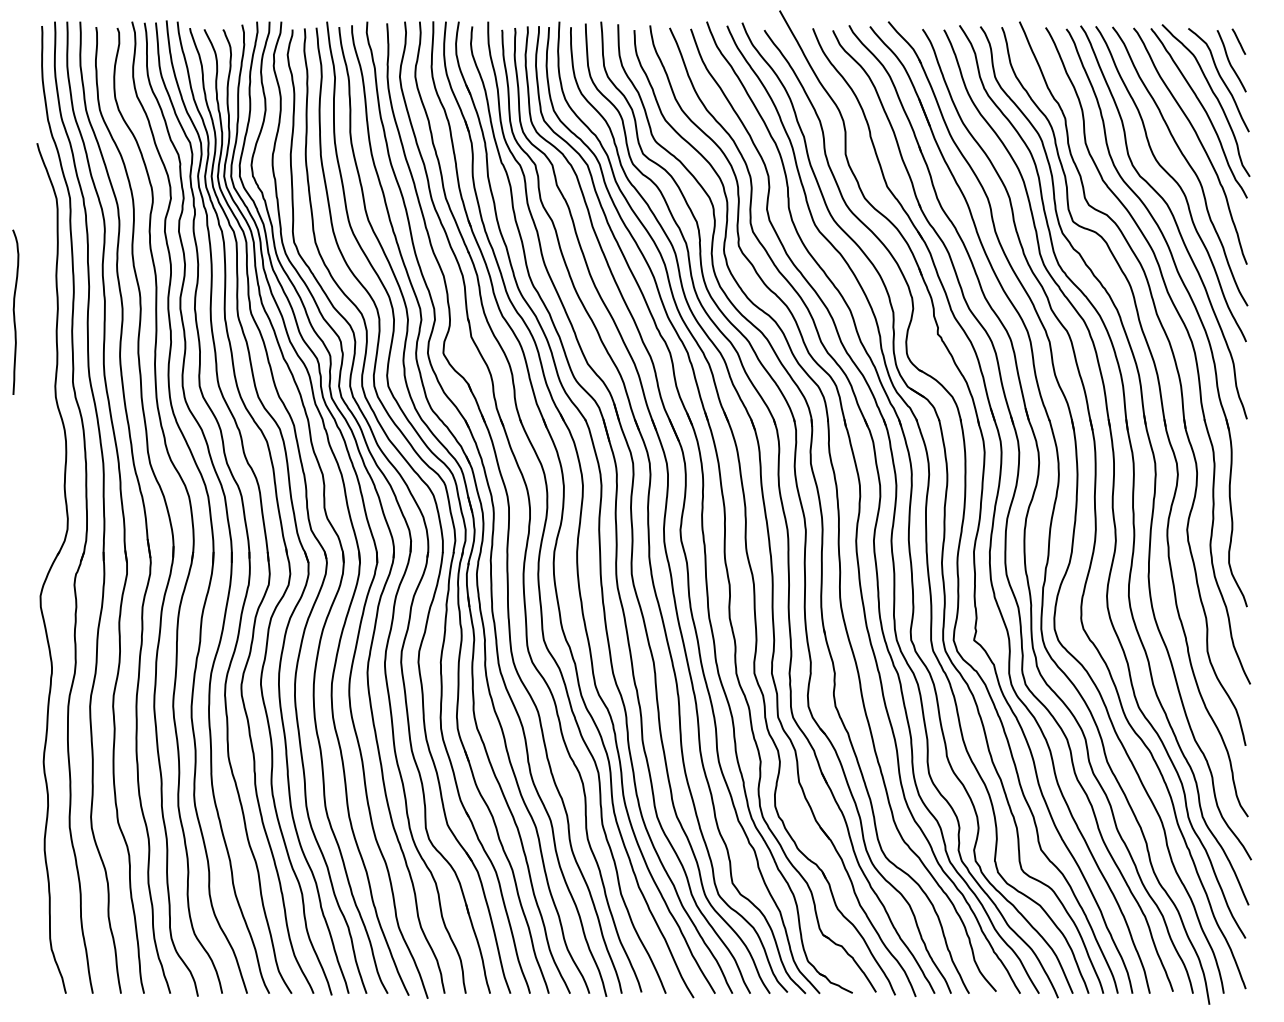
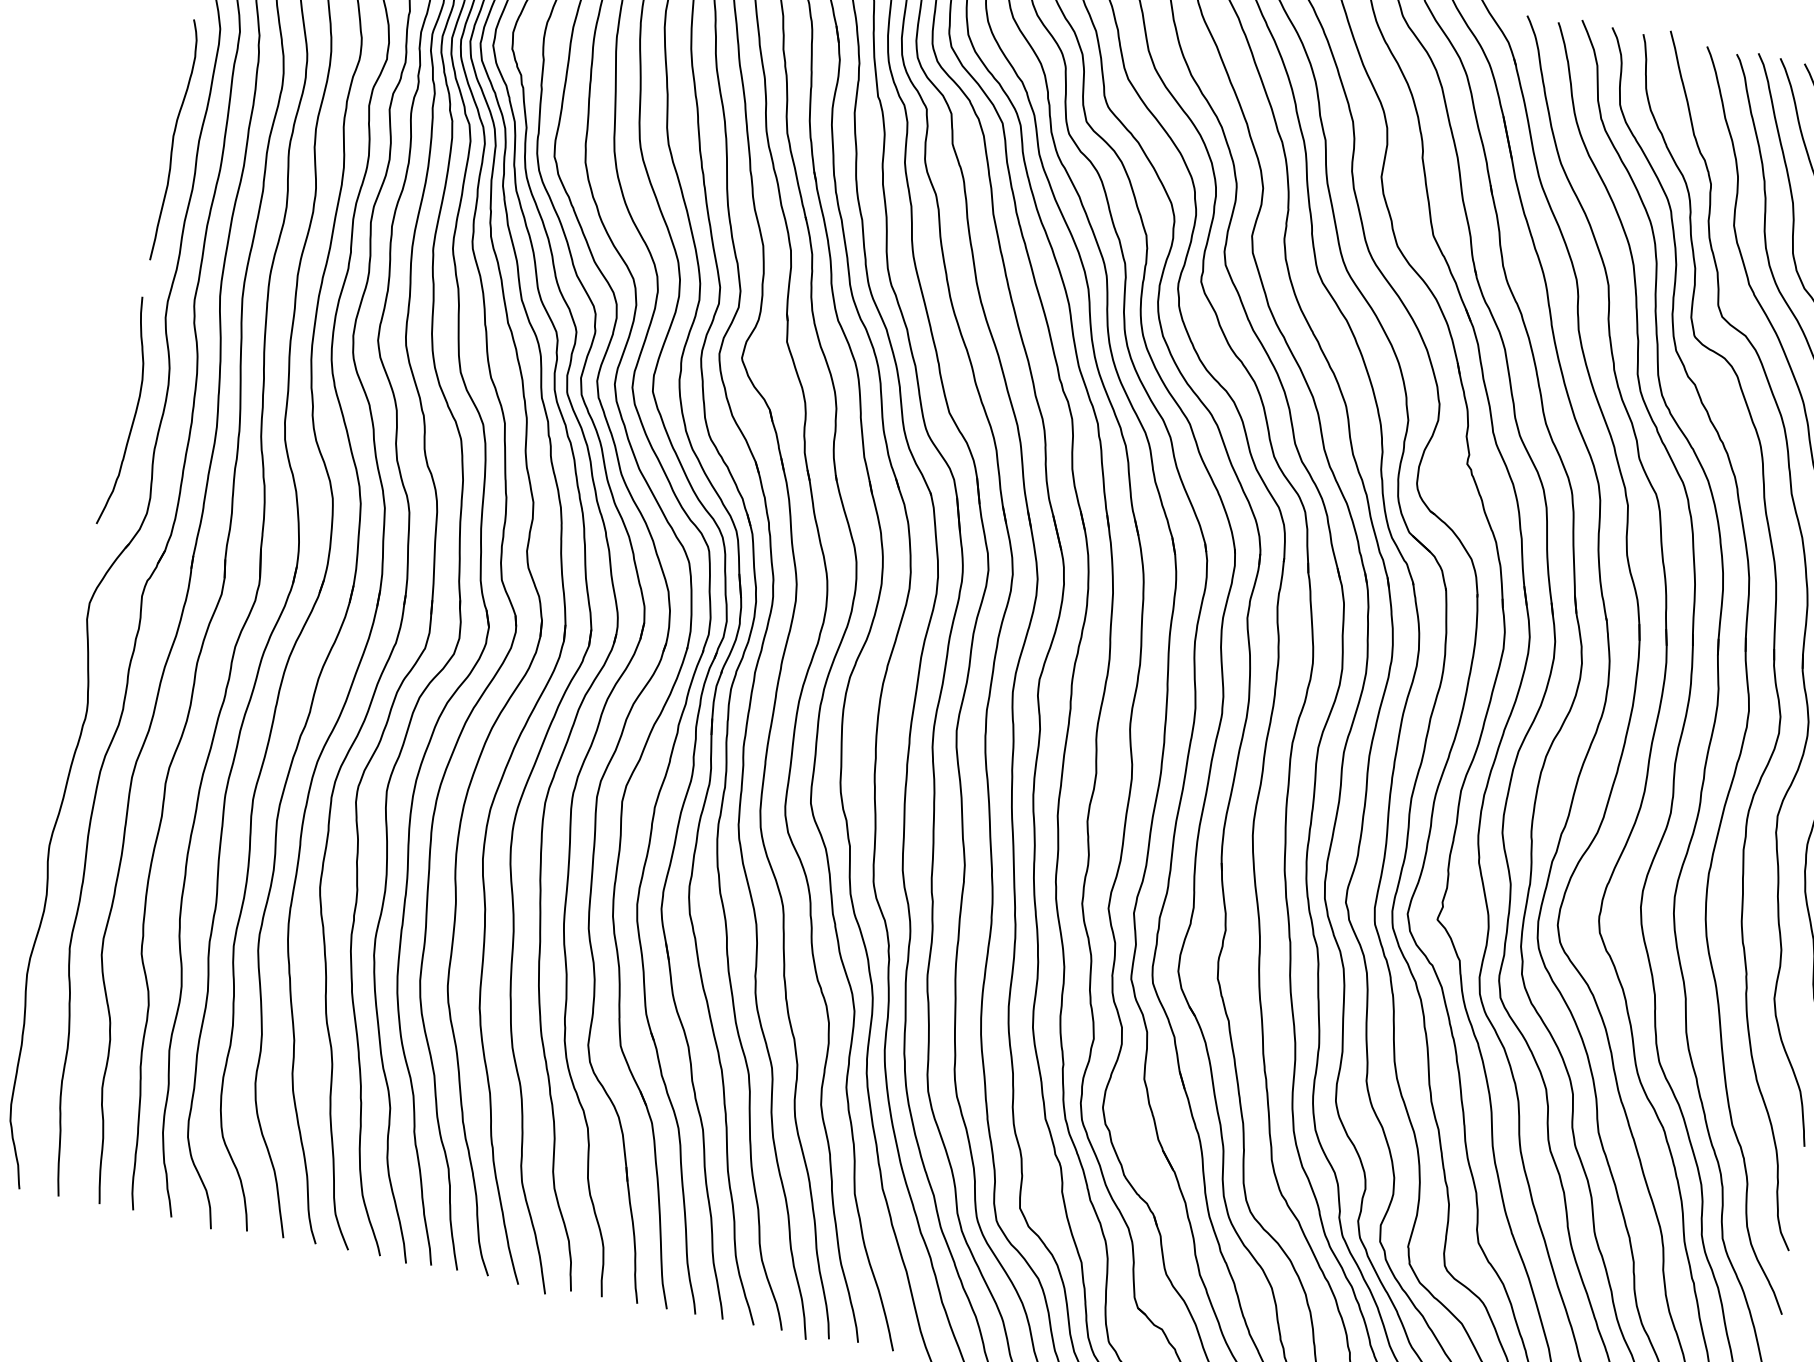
curve: (14, 311) -> (174, 138), moved
curve: (46, 464) -> (133, 413), added

